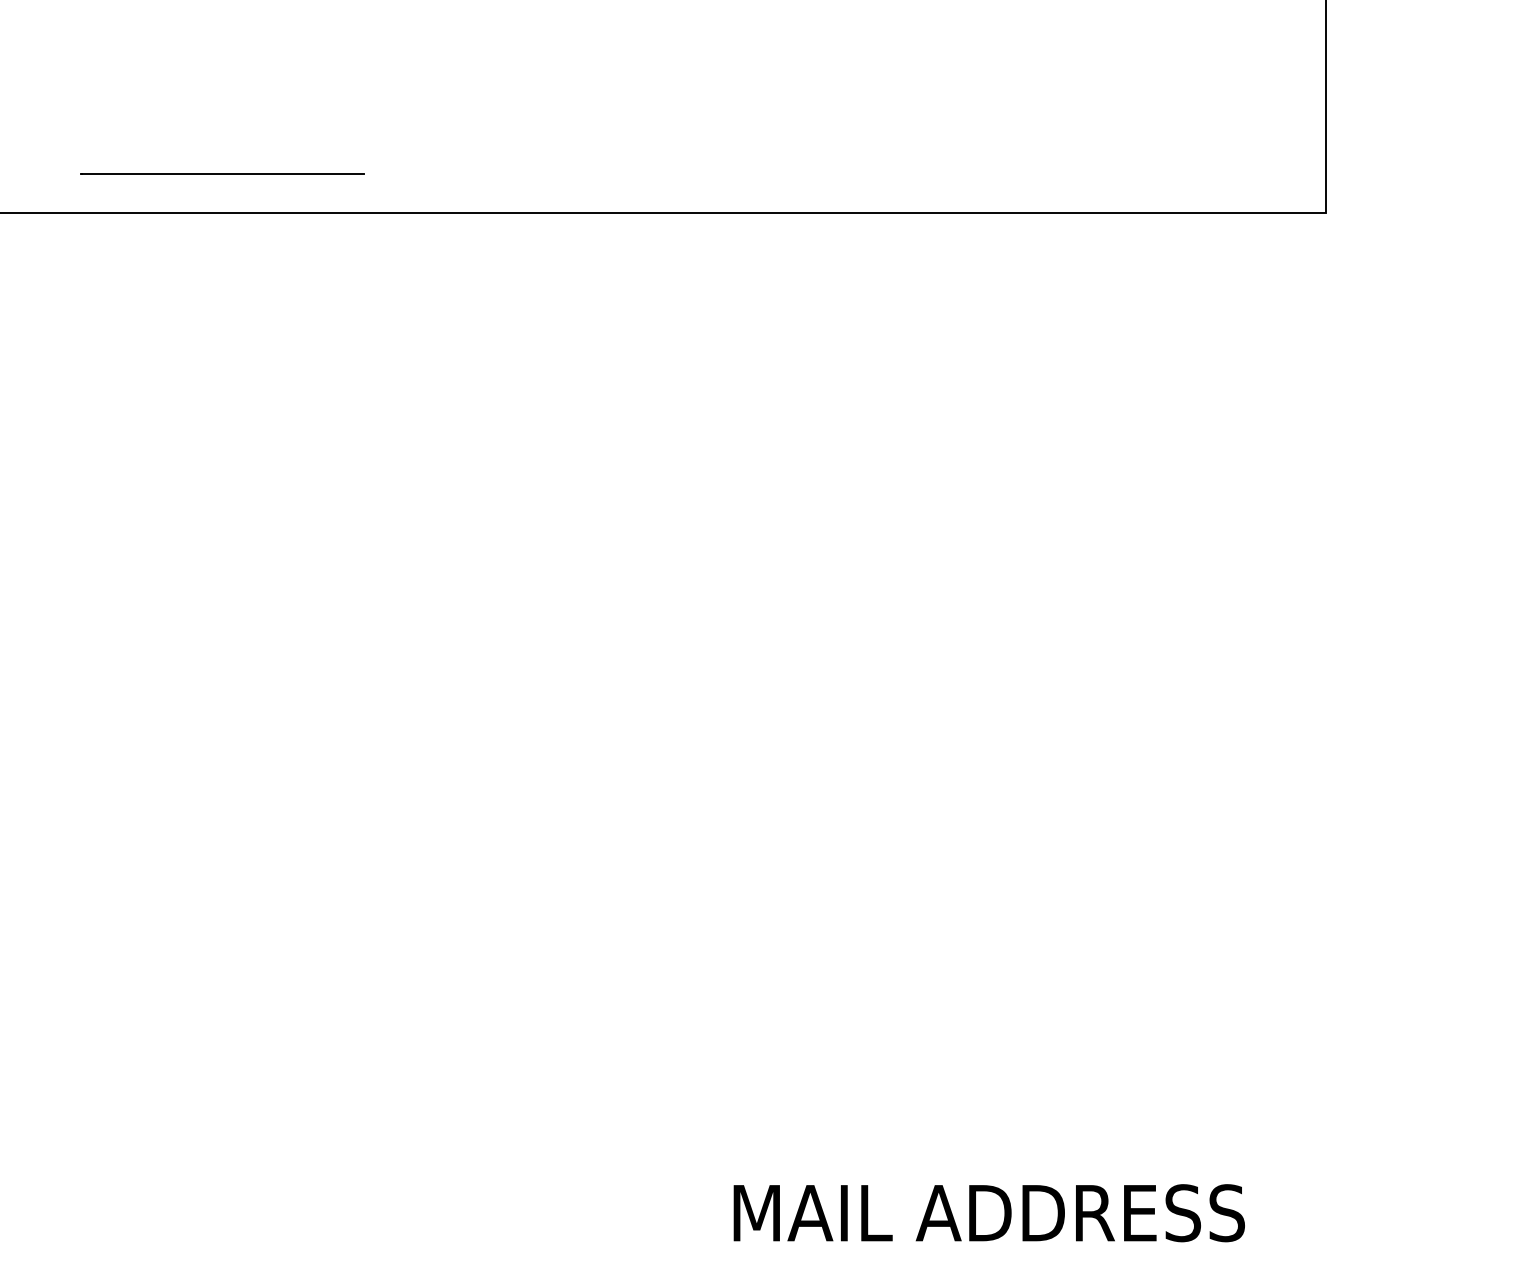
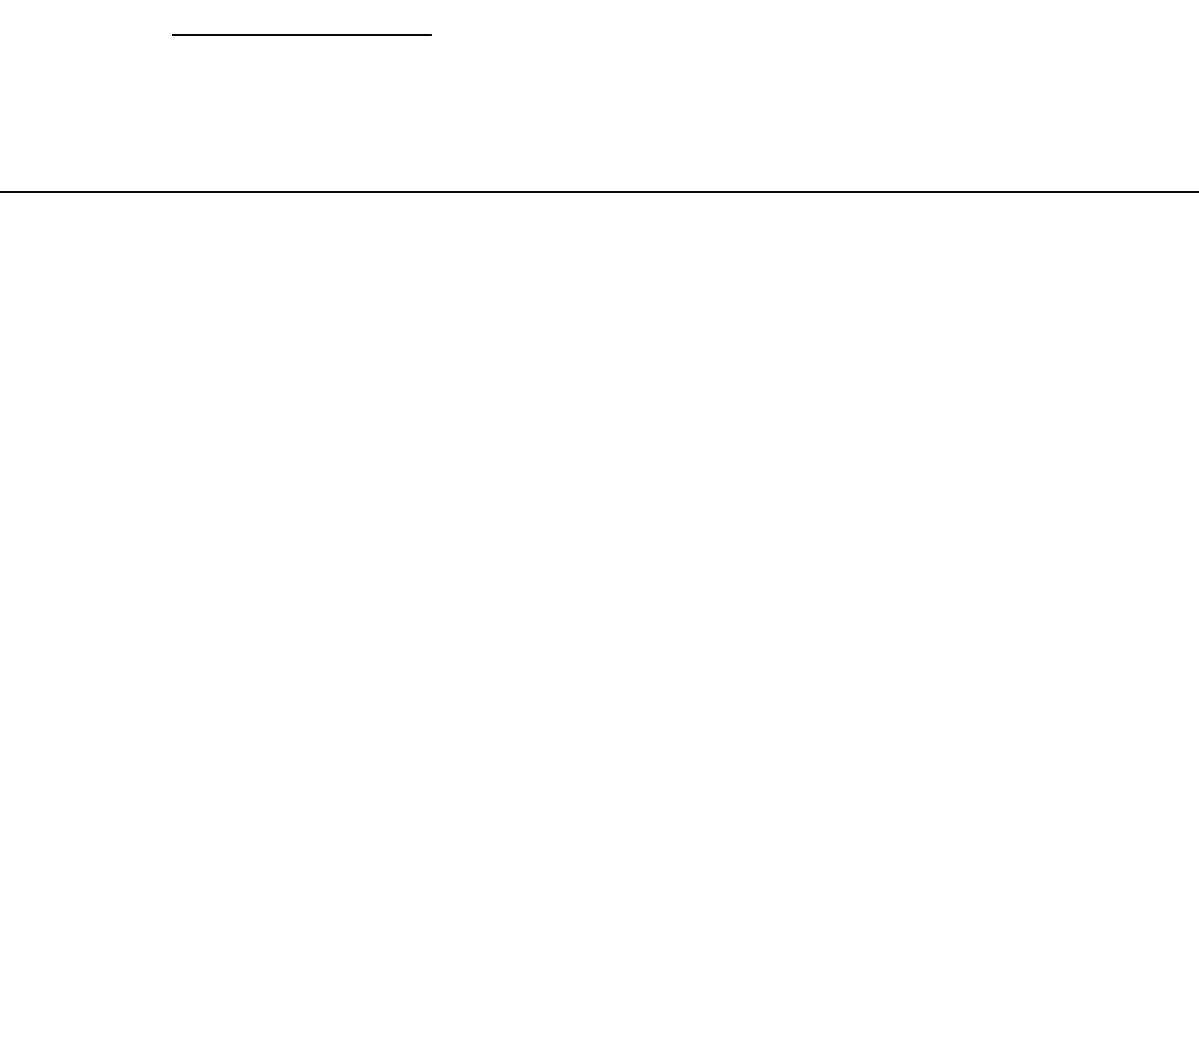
line: (222, 173) -> (301, 34), moved

